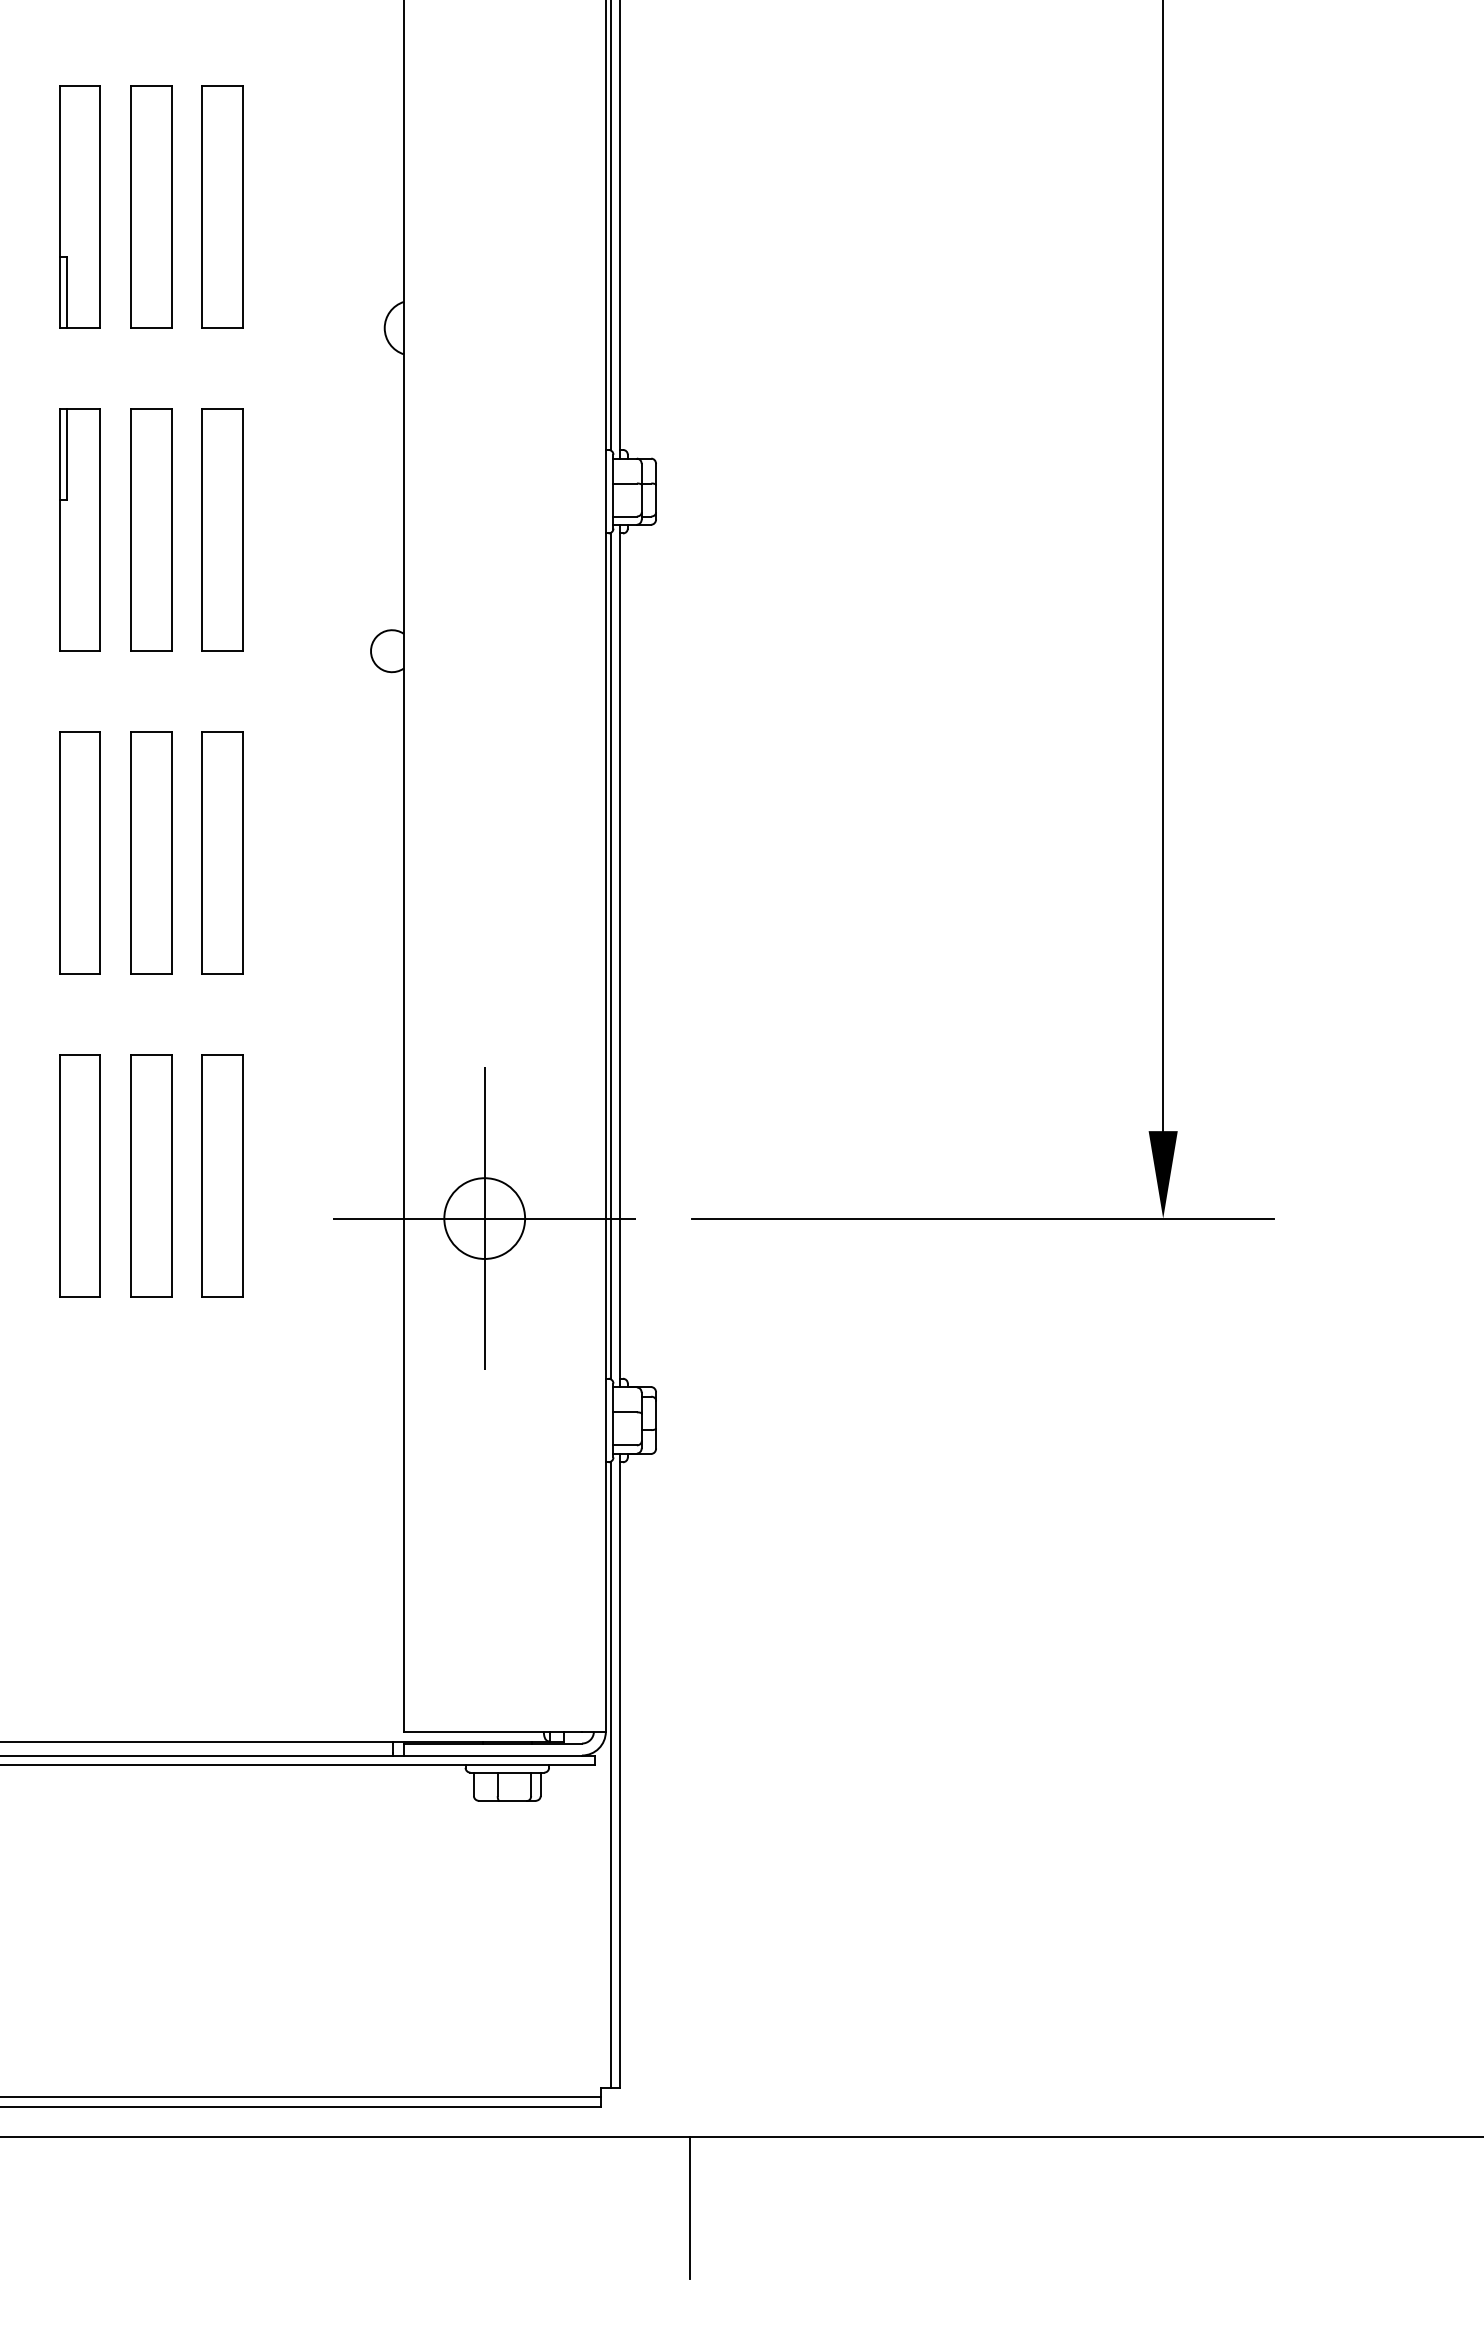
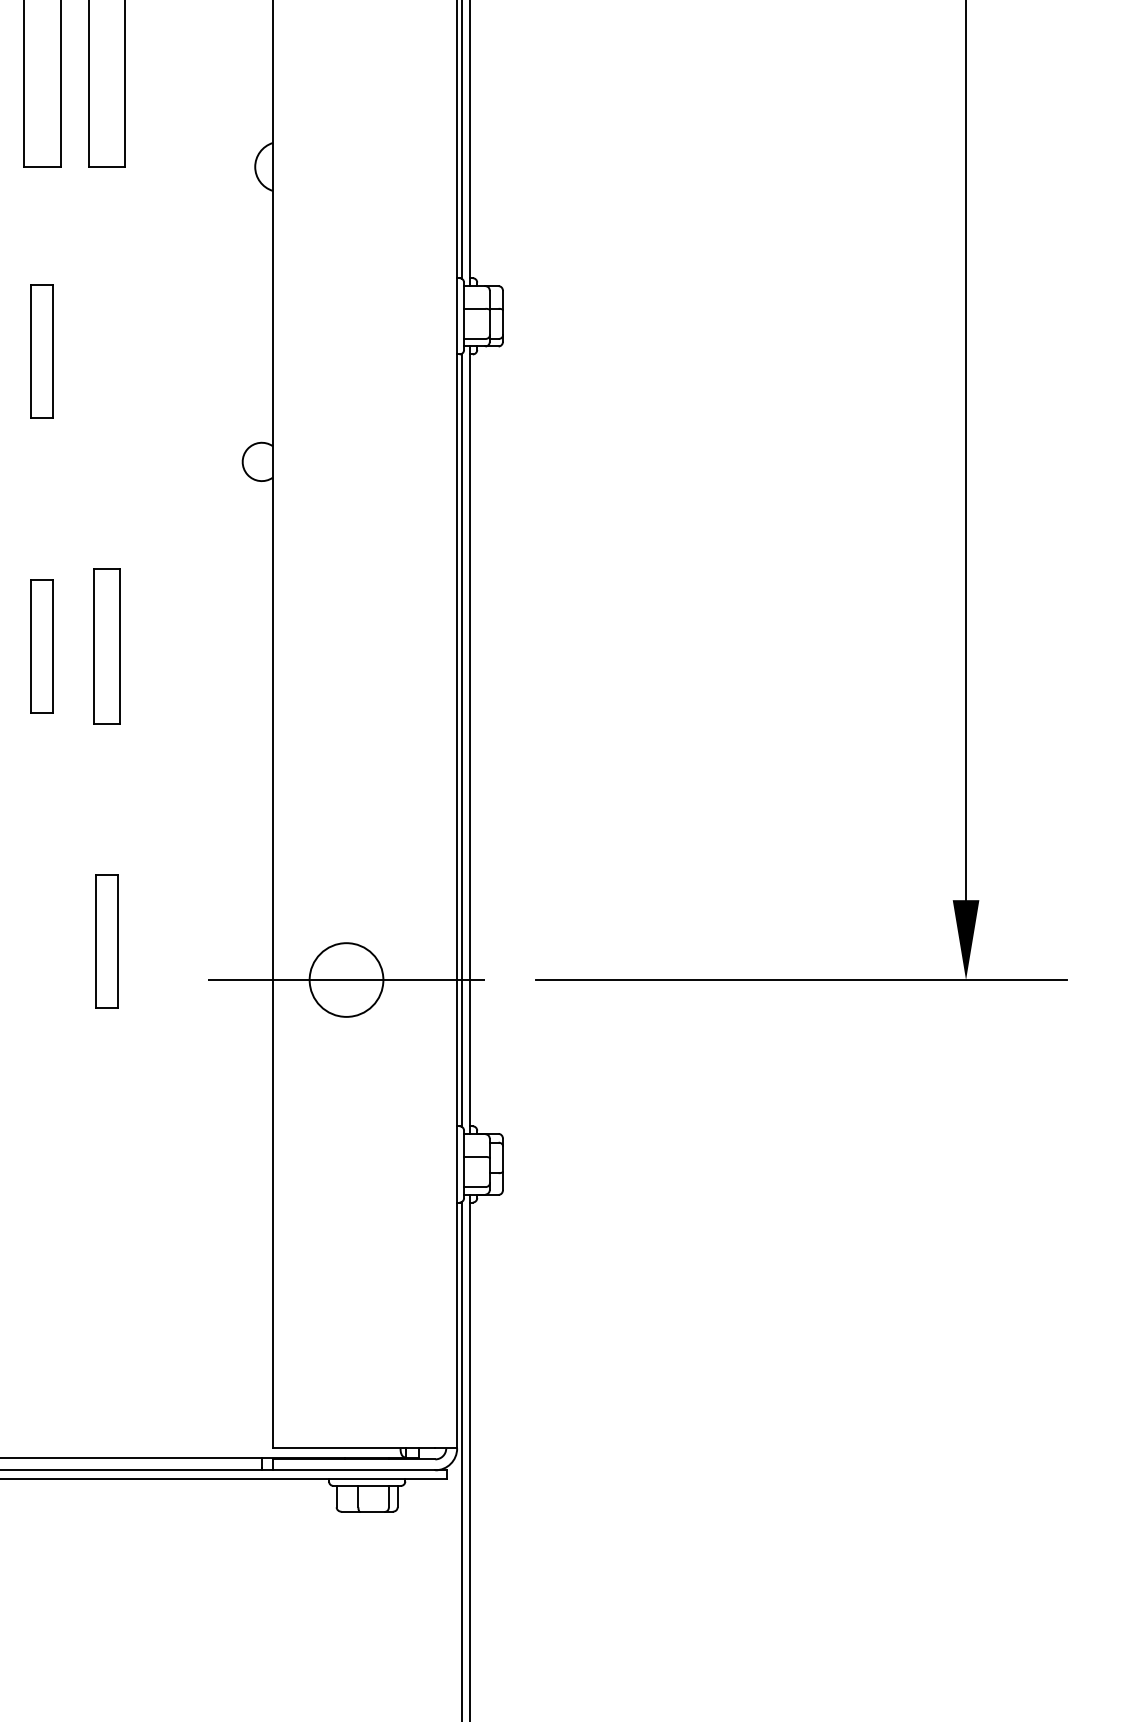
part: (151, 529) -> (42, 350), size x0.6
part: (222, 529) -> (107, 350), removed
part: (151, 852) -> (42, 645), size x0.6
part: (222, 852) -> (107, 645), size x0.7
part: (151, 1175) -> (42, 940), removed
part: (222, 1175) -> (107, 940), size x0.6
line: (484, 1218) -> (346, 979), removed

